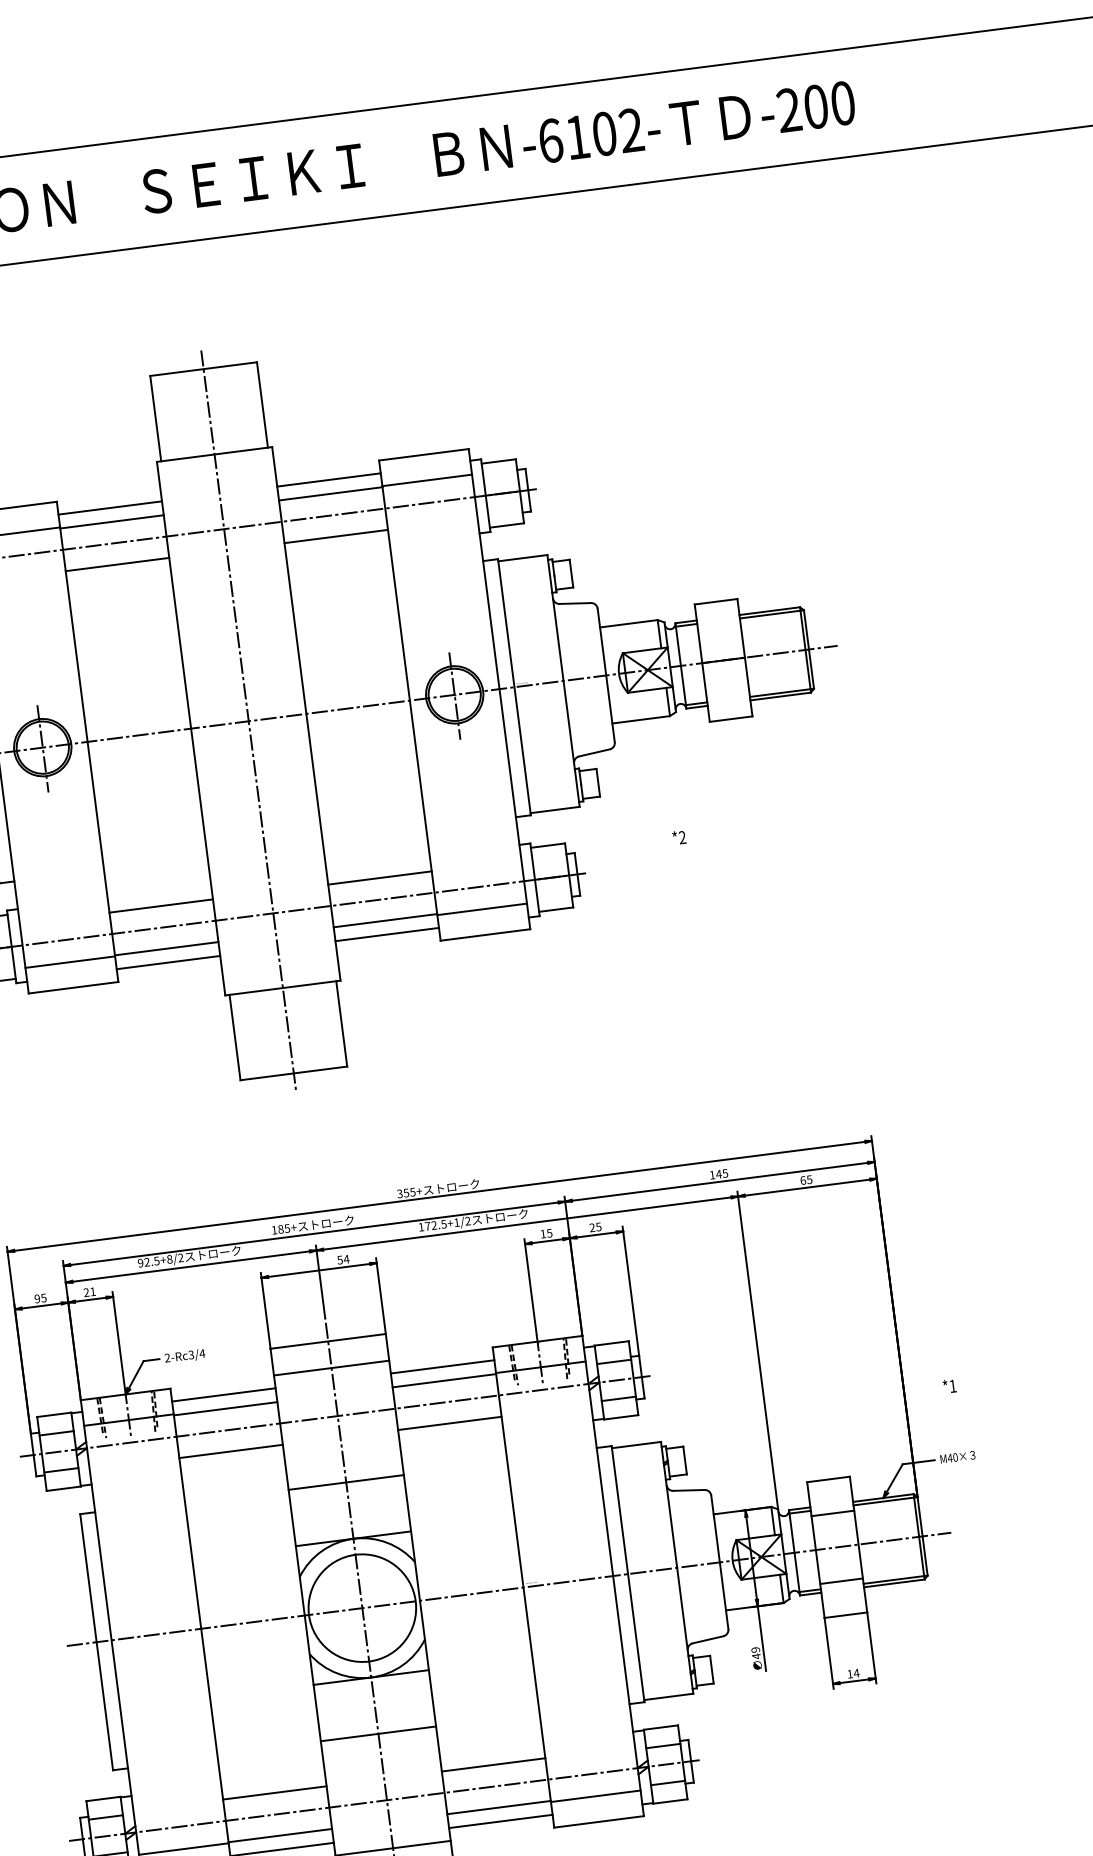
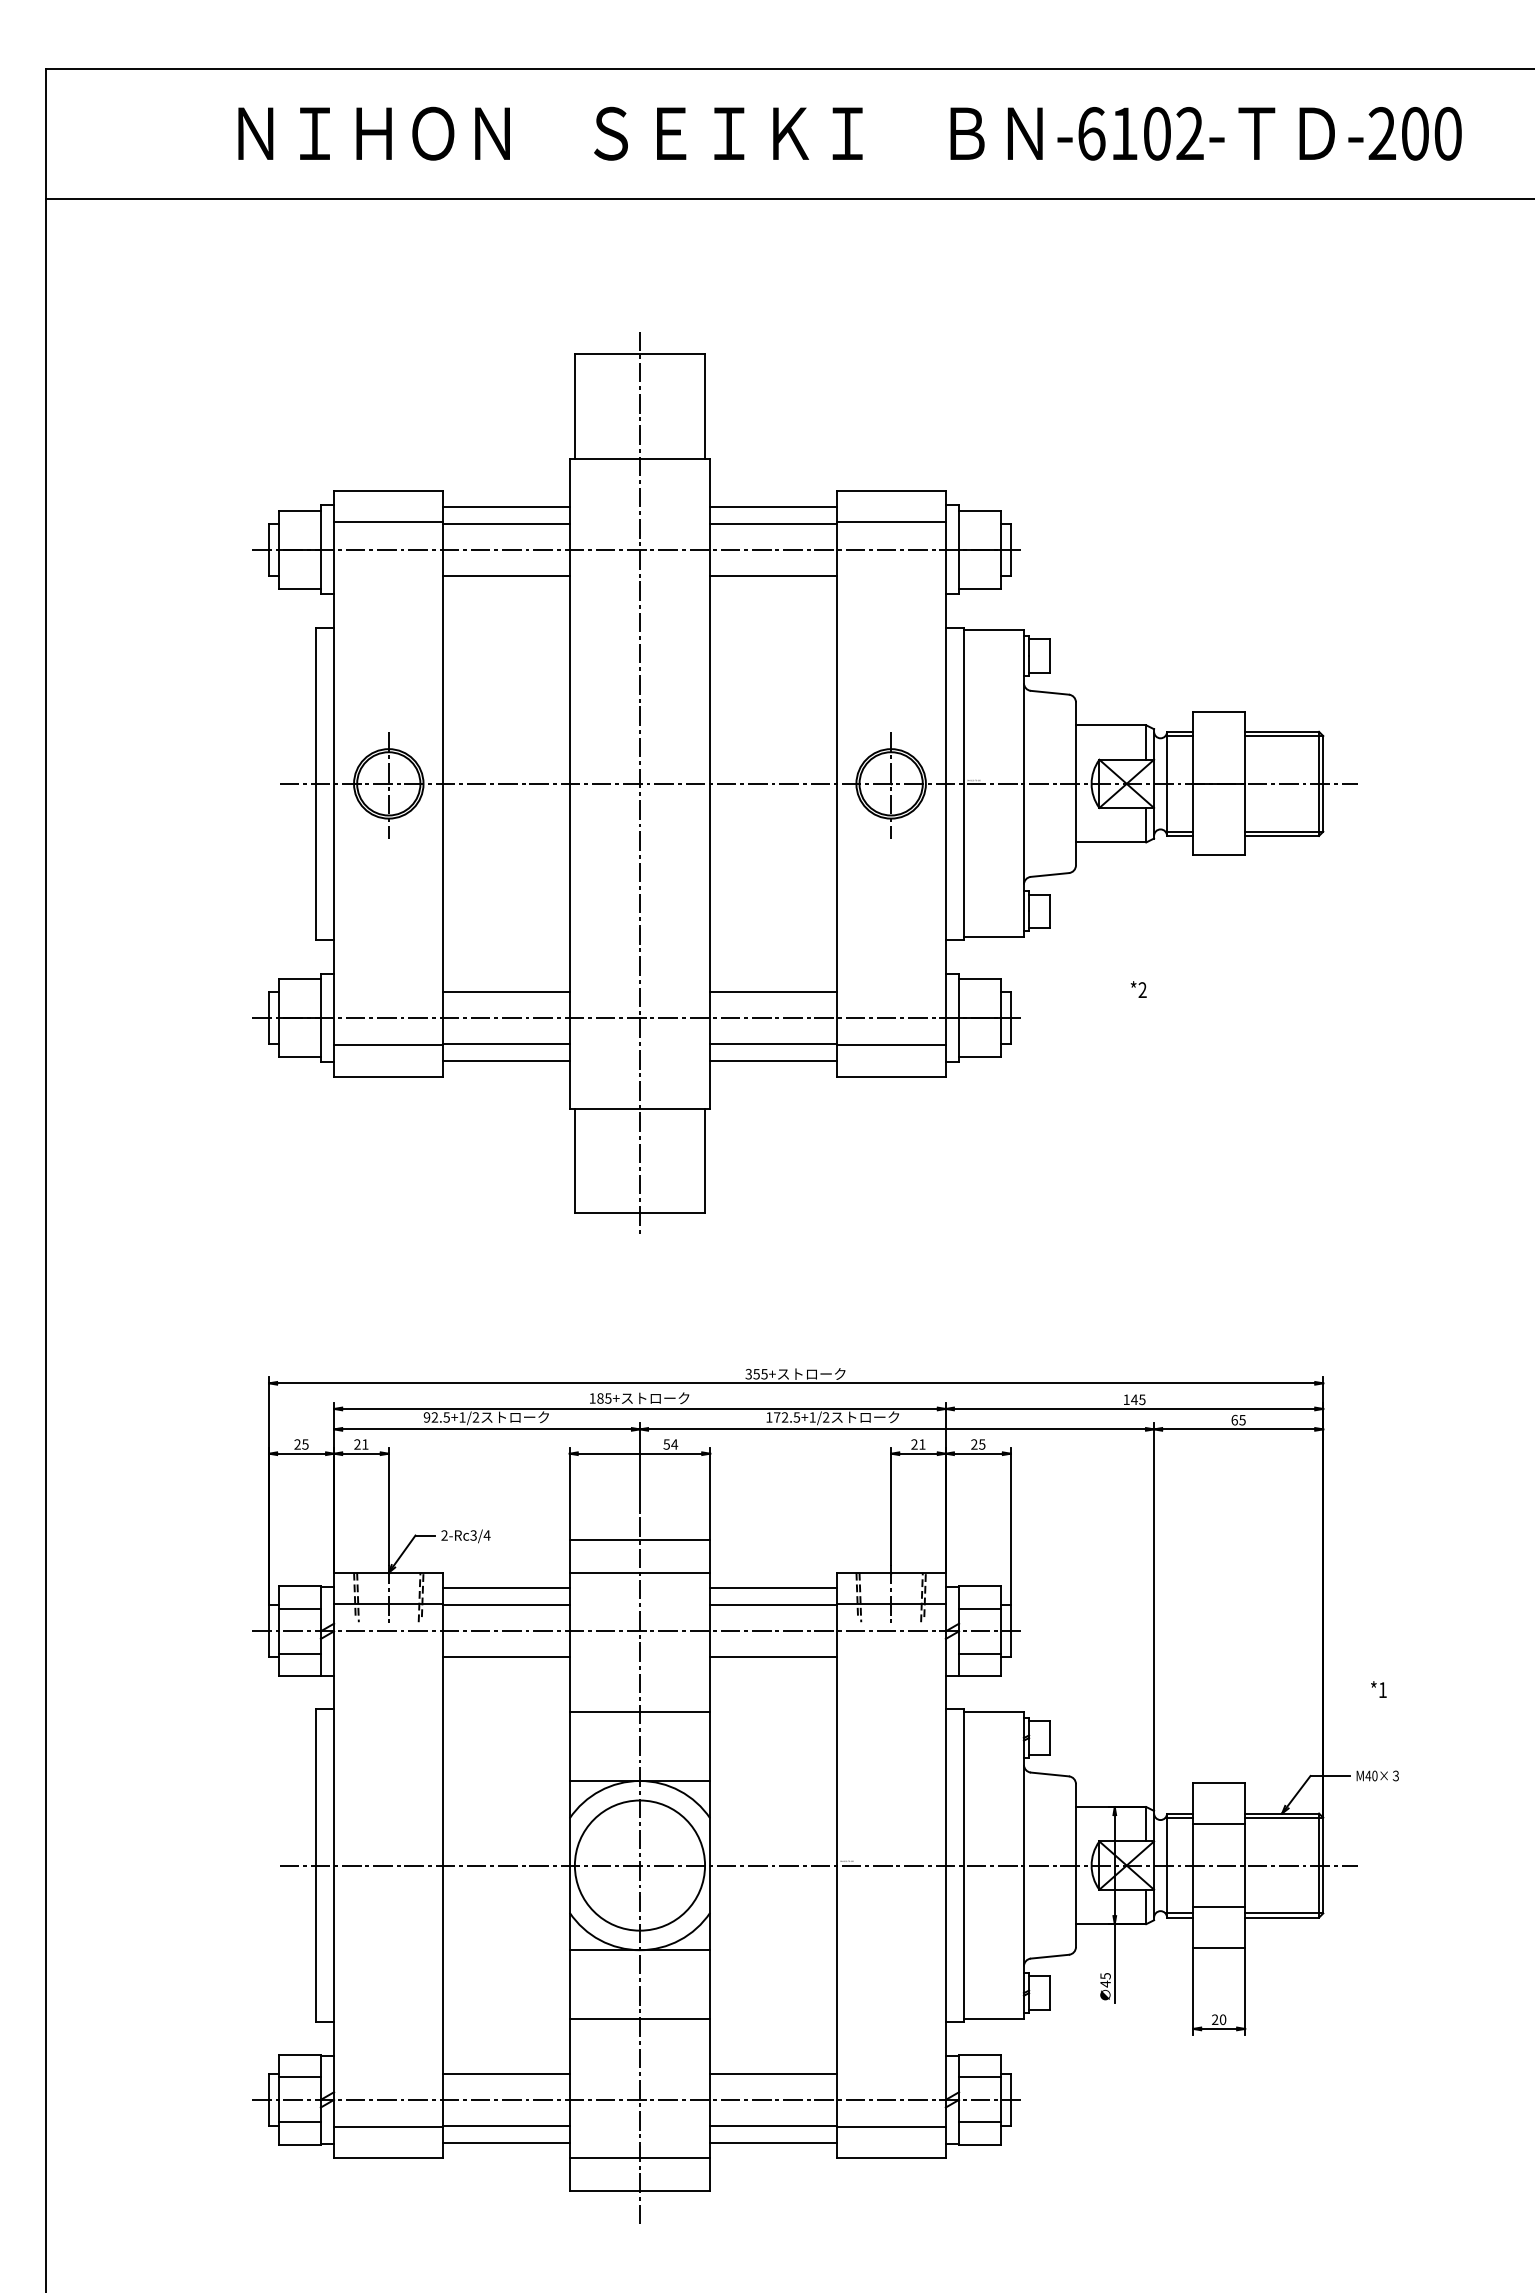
text: (546, 1233) -> (918, 1444), 15 -> 21
text: (169, 1259) -> (462, 1417), 92.5+8/2 -> 92.5+1/2
text: (37, 1298) -> (297, 1444), 95 -> 25
text: (755, 1650) -> (1105, 1976), 49 -> 45
text: (853, 1673) -> (1219, 2019), 14 -> 20

